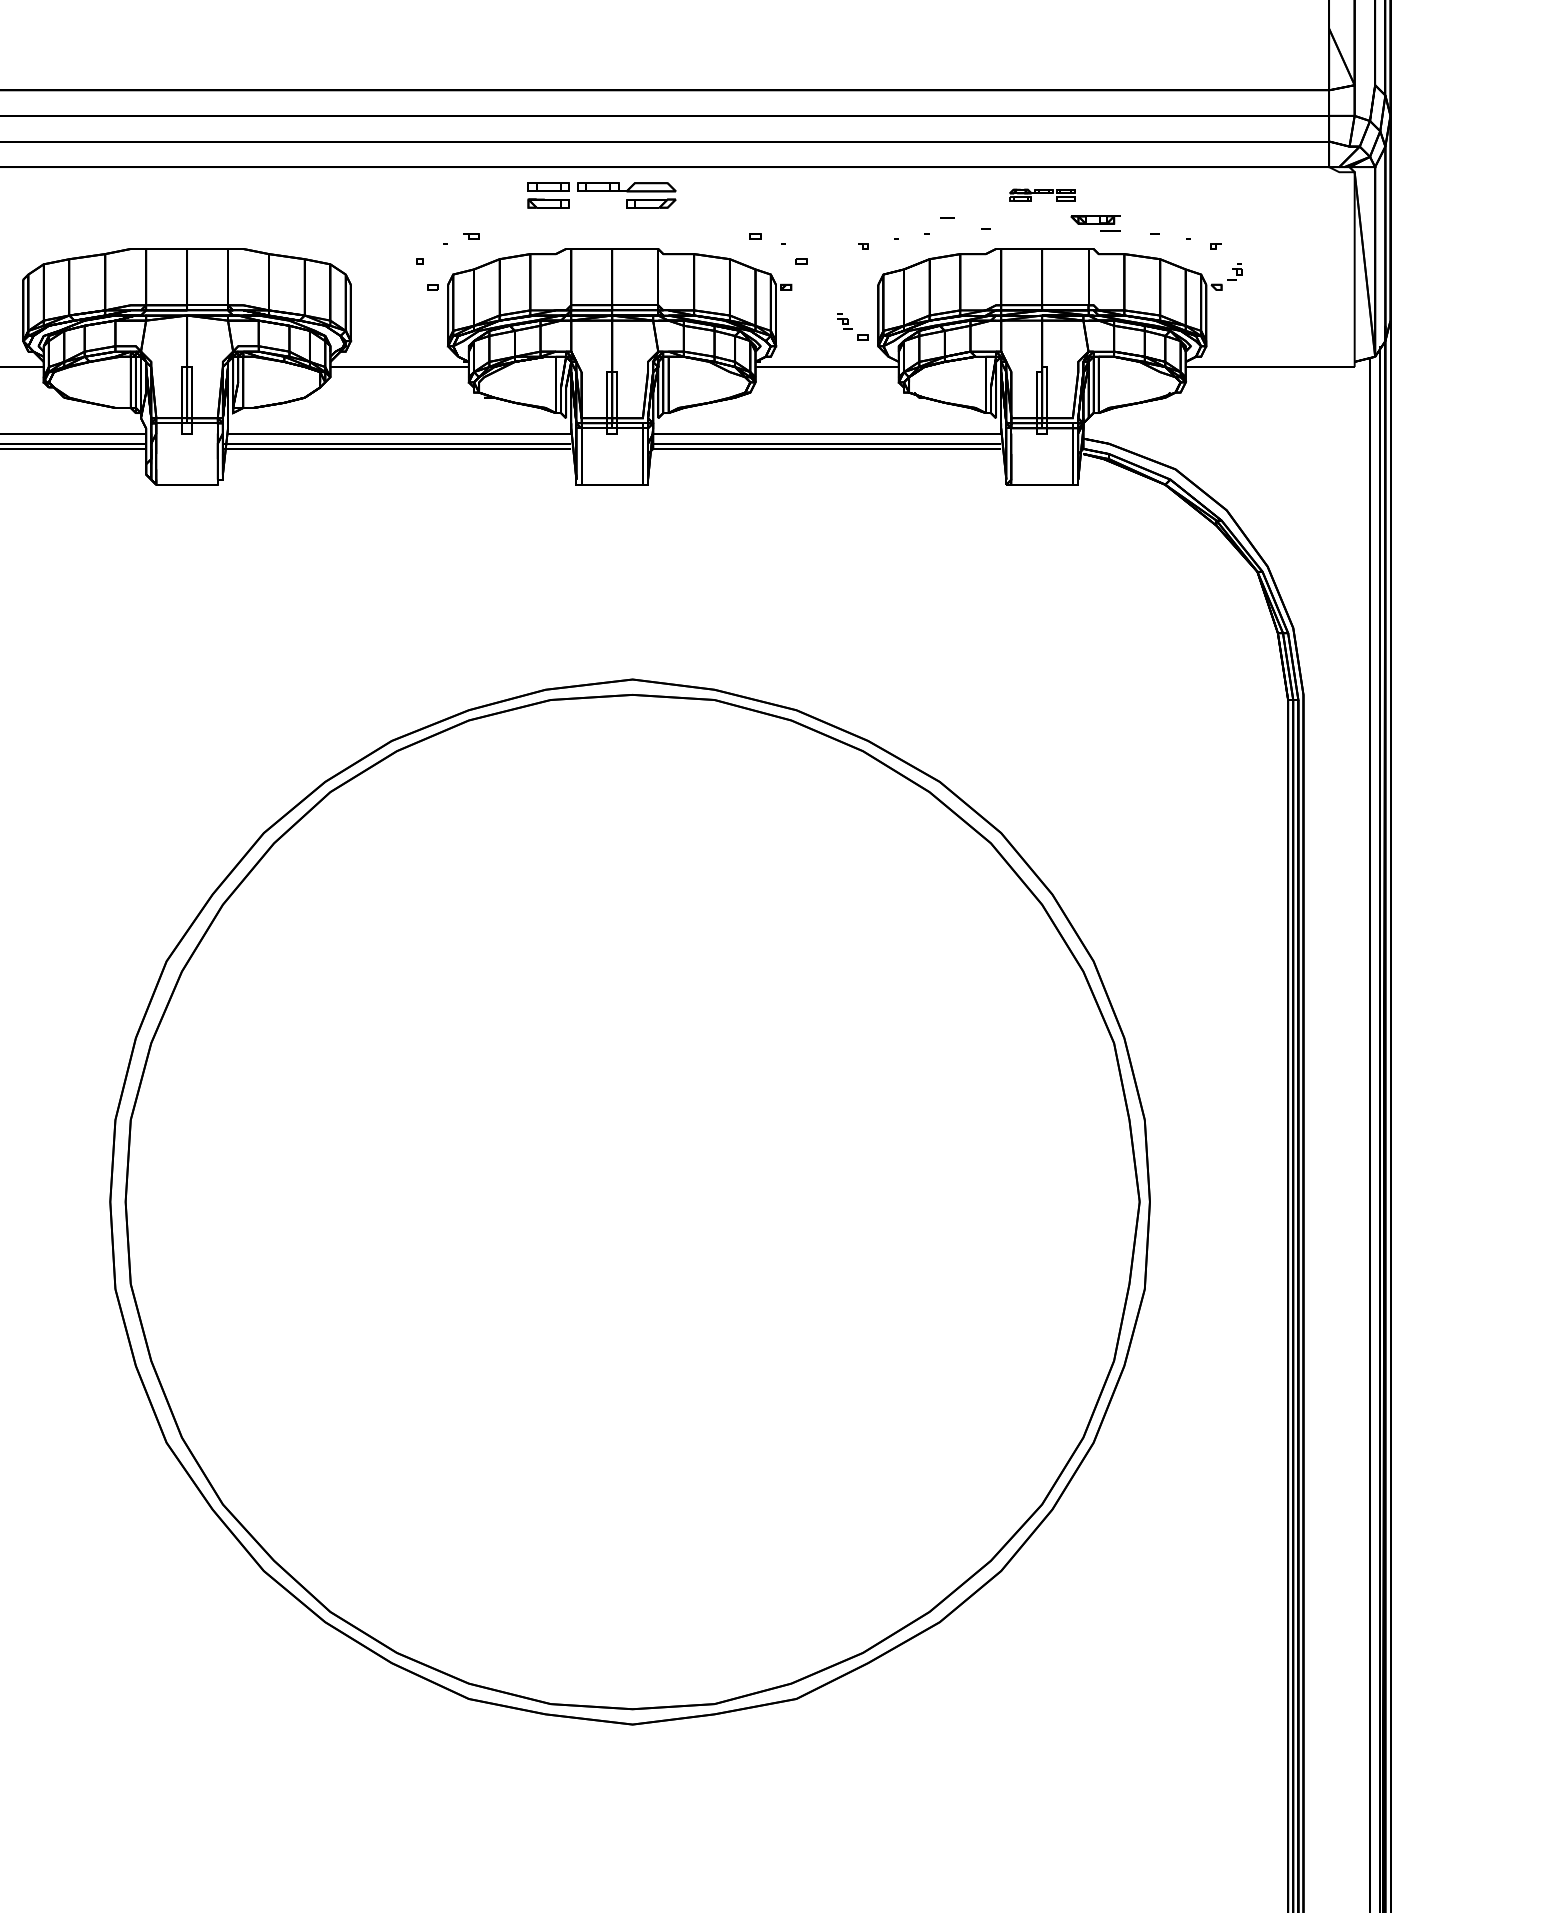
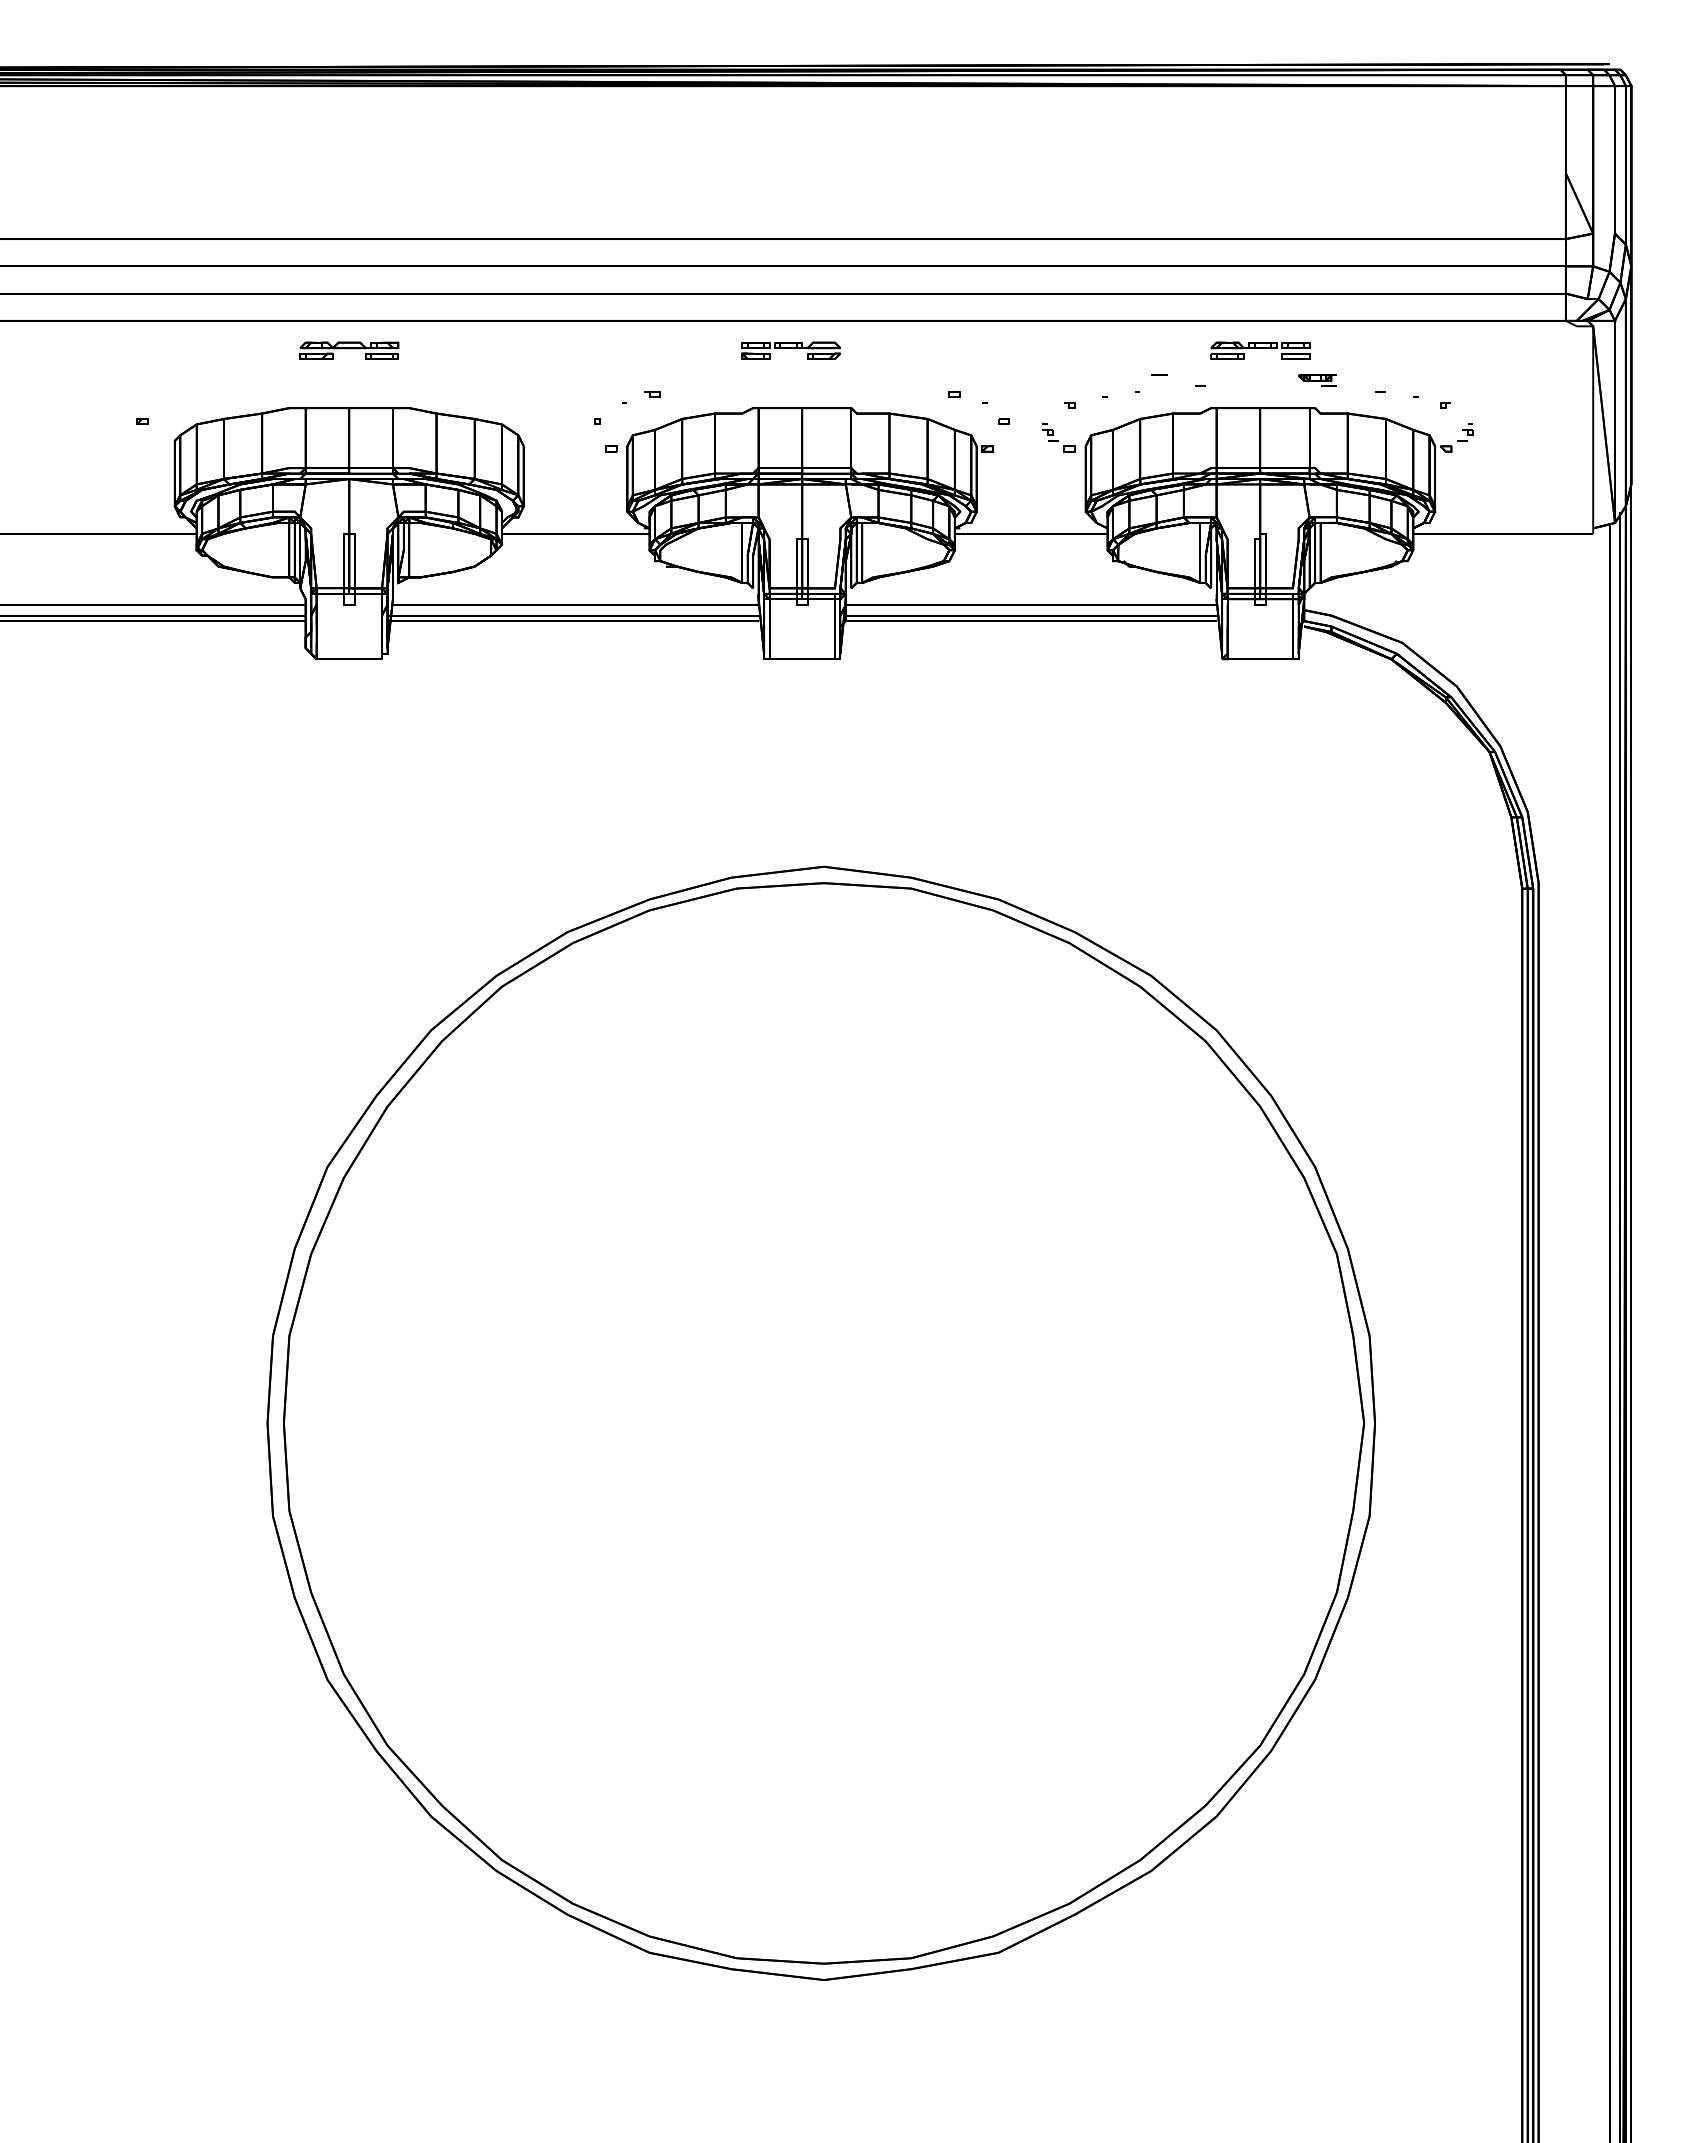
part: (187, 194) -> (349, 350), added
part: (601, 194) -> (790, 350), size x0.62
part: (1042, 194) -> (1260, 350), size x1.43
part: (1095, 223) -> (1317, 380), size x0.71
part: (852, 326) -> (1058, 437), moved

